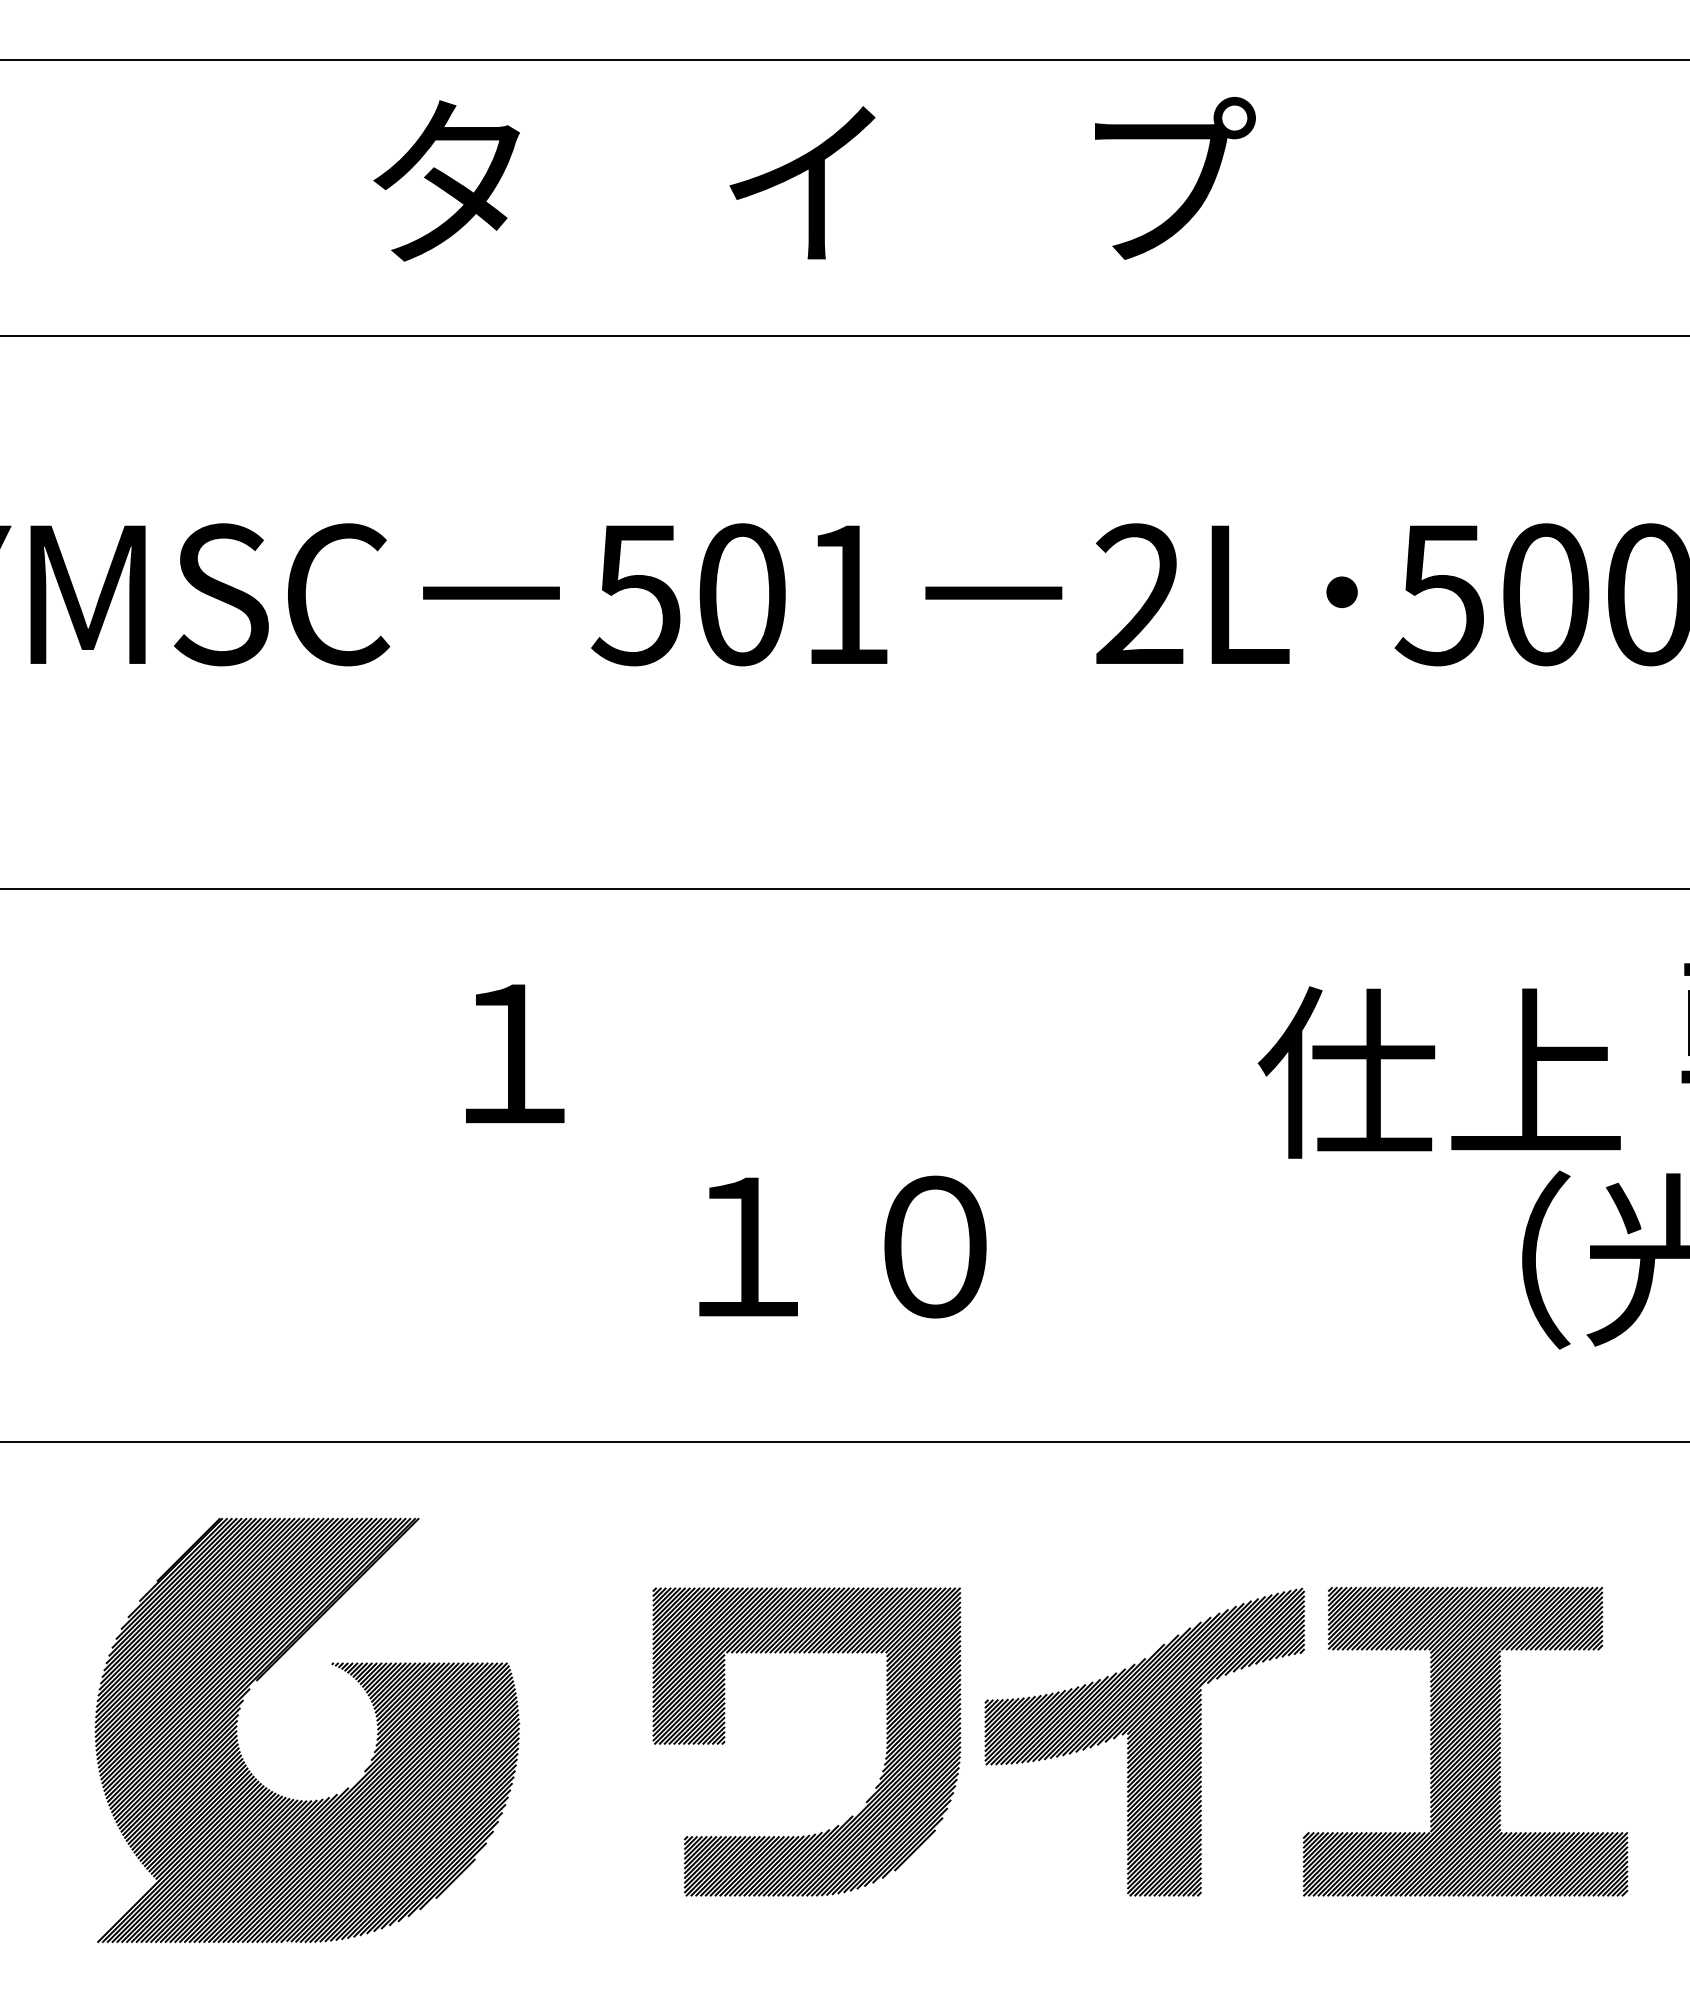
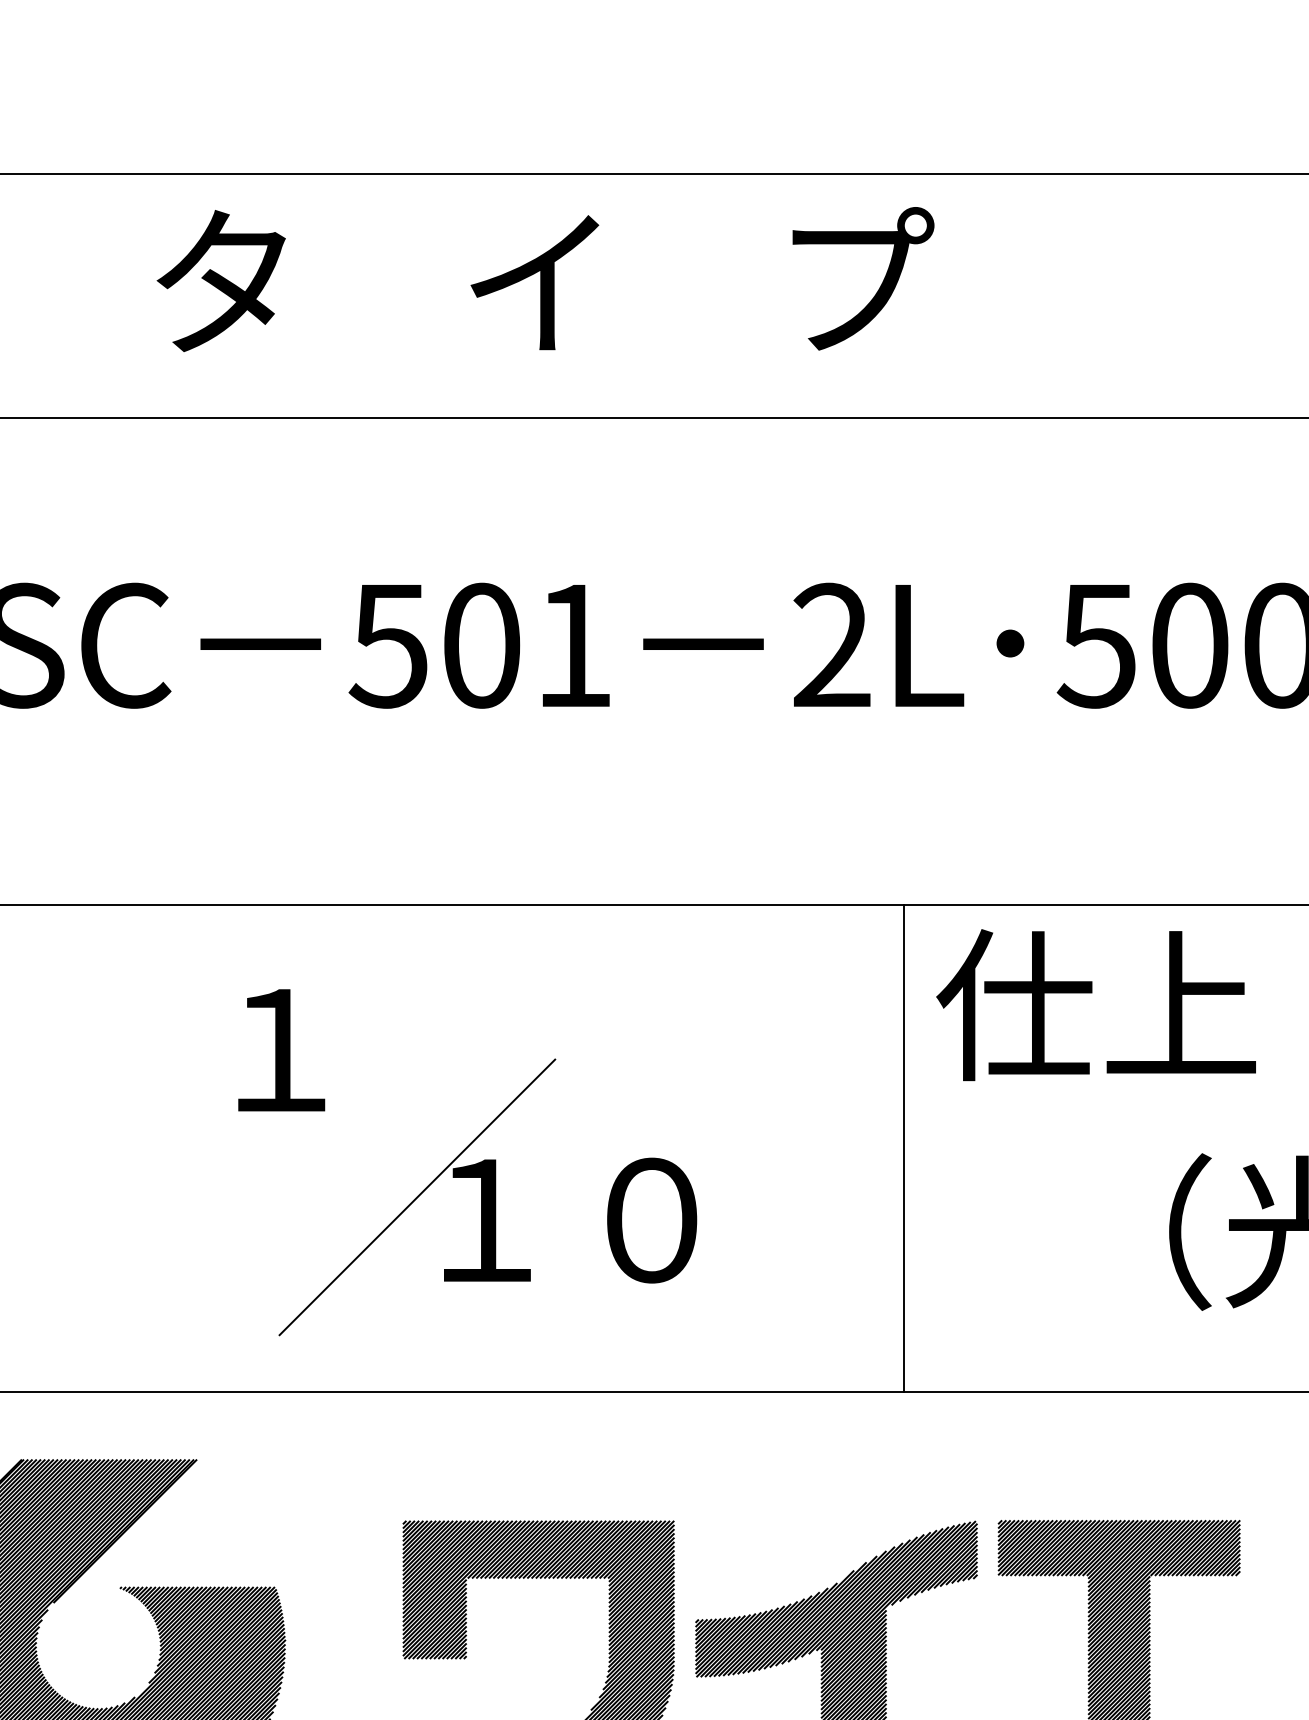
text: (1438, 1072) -> (1095, 1005), moved
line: (1221, 1165) -> (904, 1148), added
line: (668, 1220) -> (416, 1197), added

